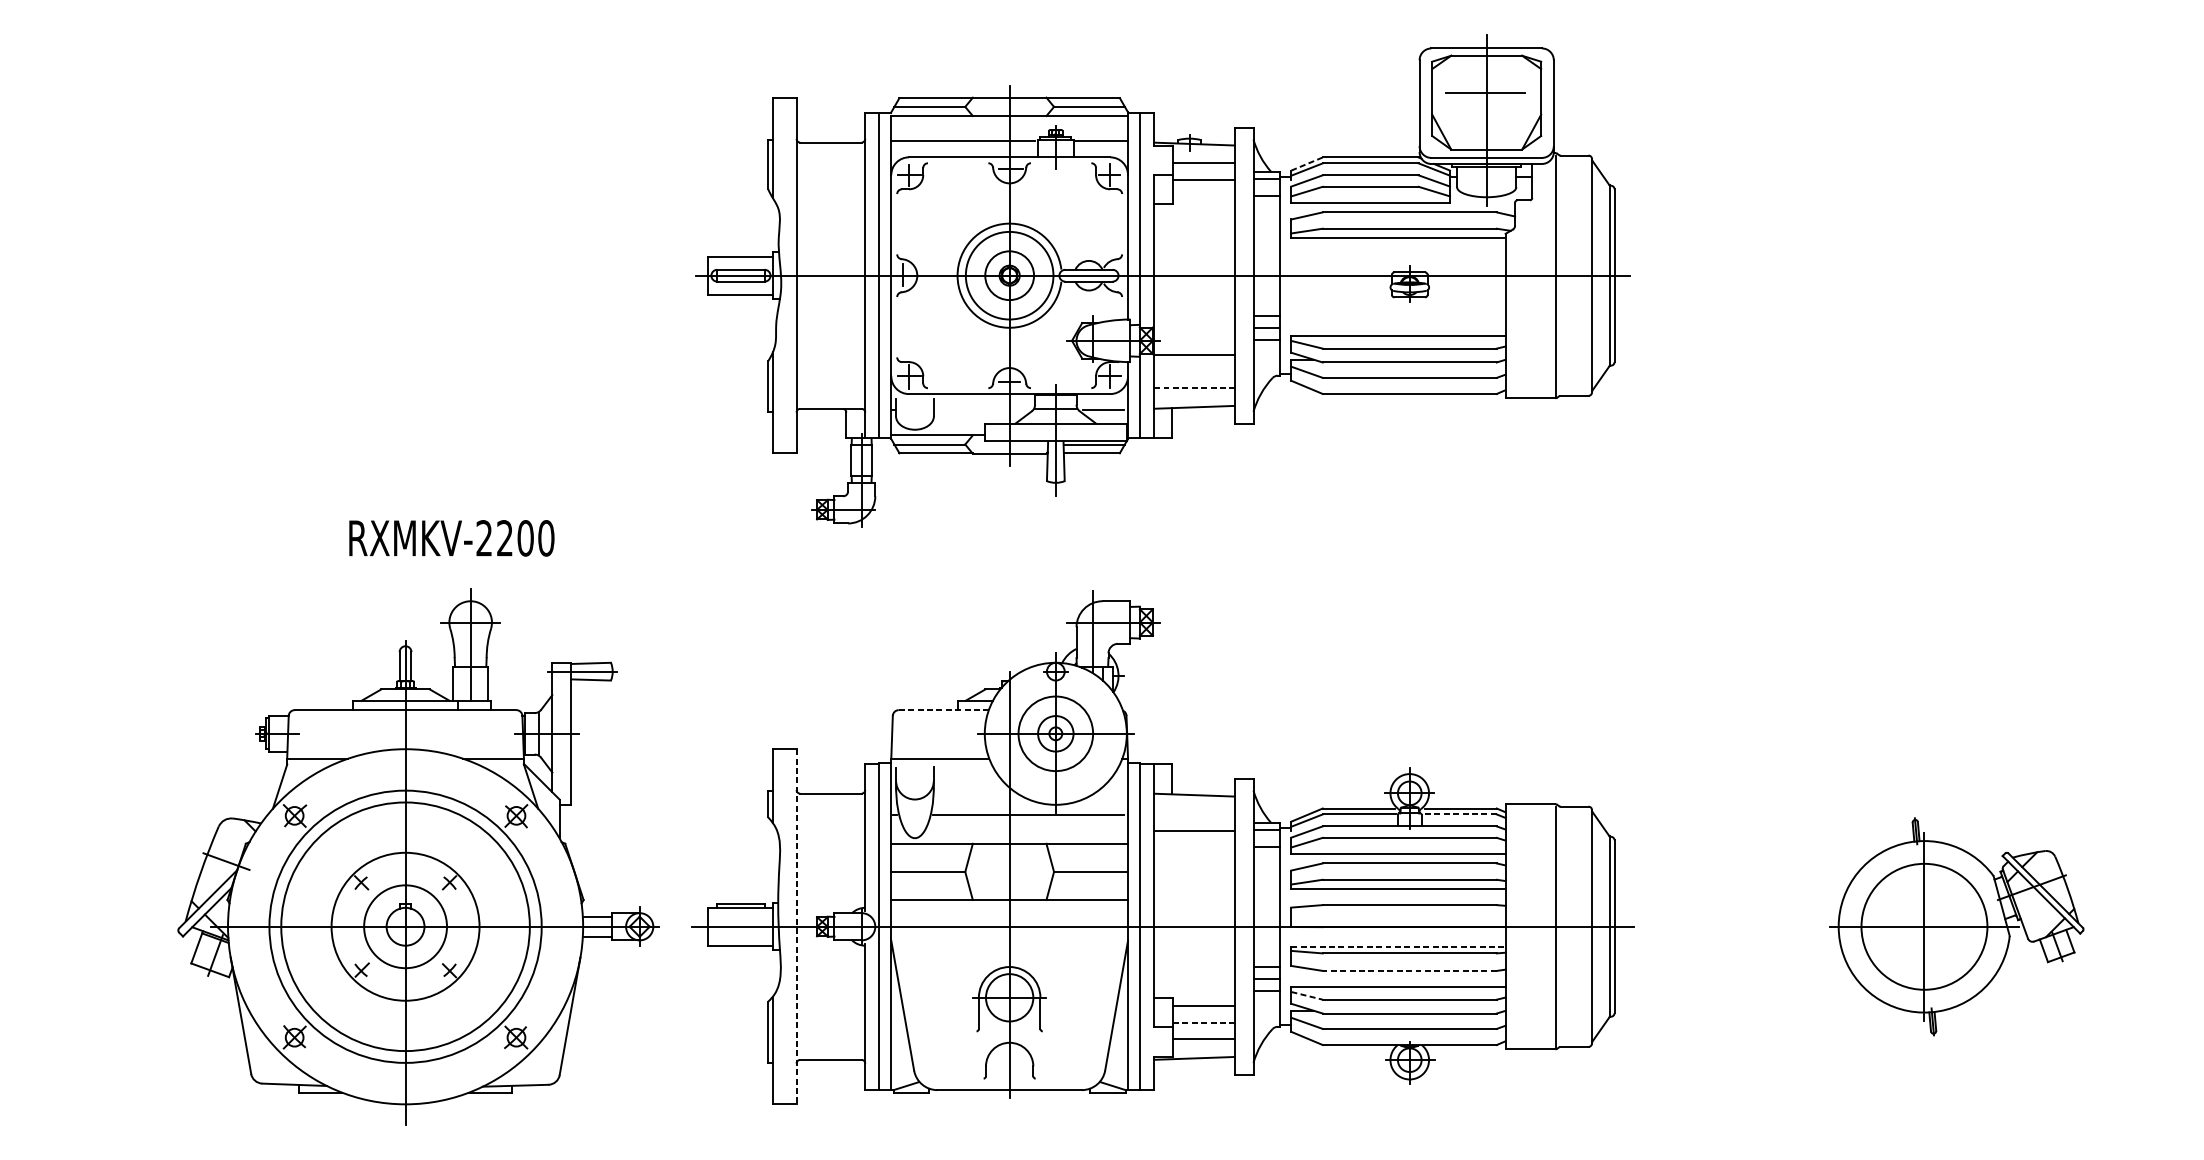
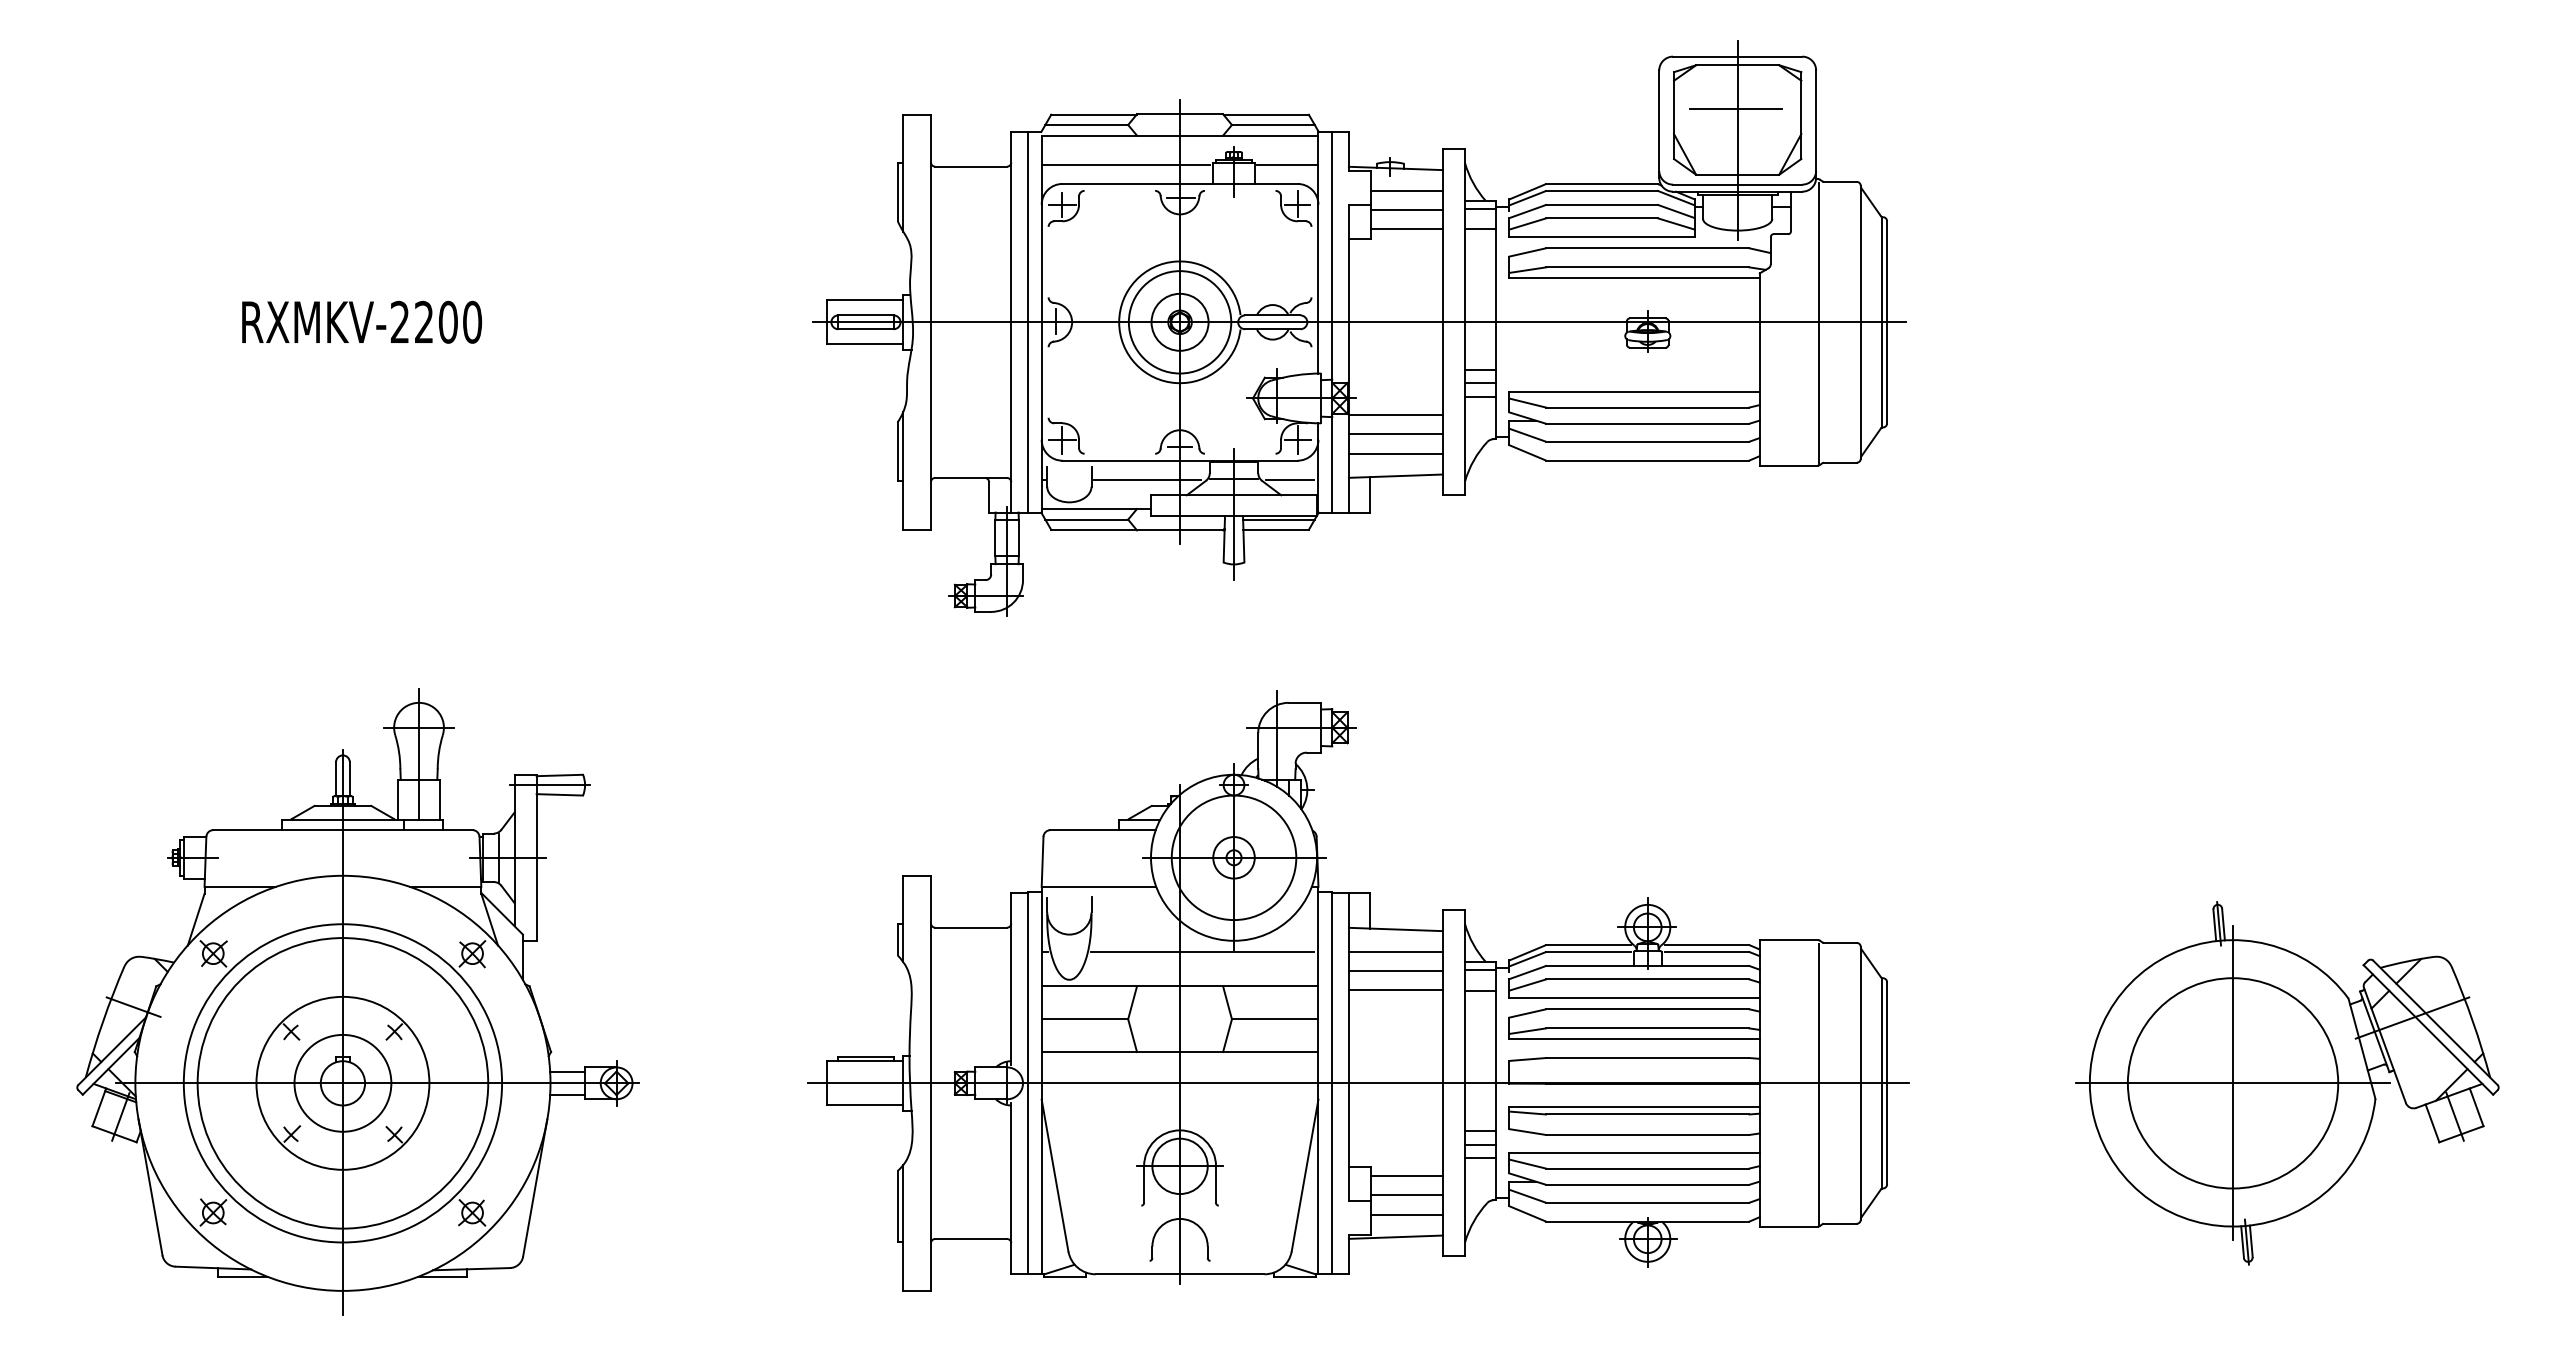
line: (1306, 163) -> (1527, 191), dashed -> solid
line: (1203, 196) -> (1406, 229), added
line: (1193, 371) -> (1395, 434), added
line: (1194, 388) -> (1396, 454), dashed -> solid
line: (981, 410) -> (1147, 479), added
text: (452, 537) -> (362, 321), moved
line: (944, 710) -> (1103, 830), dashed -> solid
circle: (1055, 733) -> (1233, 857), size x1.43
line: (1193, 813) -> (1395, 951), added
line: (1460, 814) -> (1706, 952), dashed -> solid
line: (1193, 847) -> (1395, 990), added
part: (418, 856) -> (357, 1001), moved
line: (797, 926) -> (931, 1083), dashed -> solid
part: (1957, 926) -> (2287, 1083), size x1.43
line: (1399, 947) -> (1635, 1107), dashed -> solid
line: (1409, 970) -> (1647, 1134), dashed -> solid
line: (1306, 996) -> (1527, 1164), dashed -> solid
line: (1203, 1022) -> (1406, 1195), dashed -> solid

